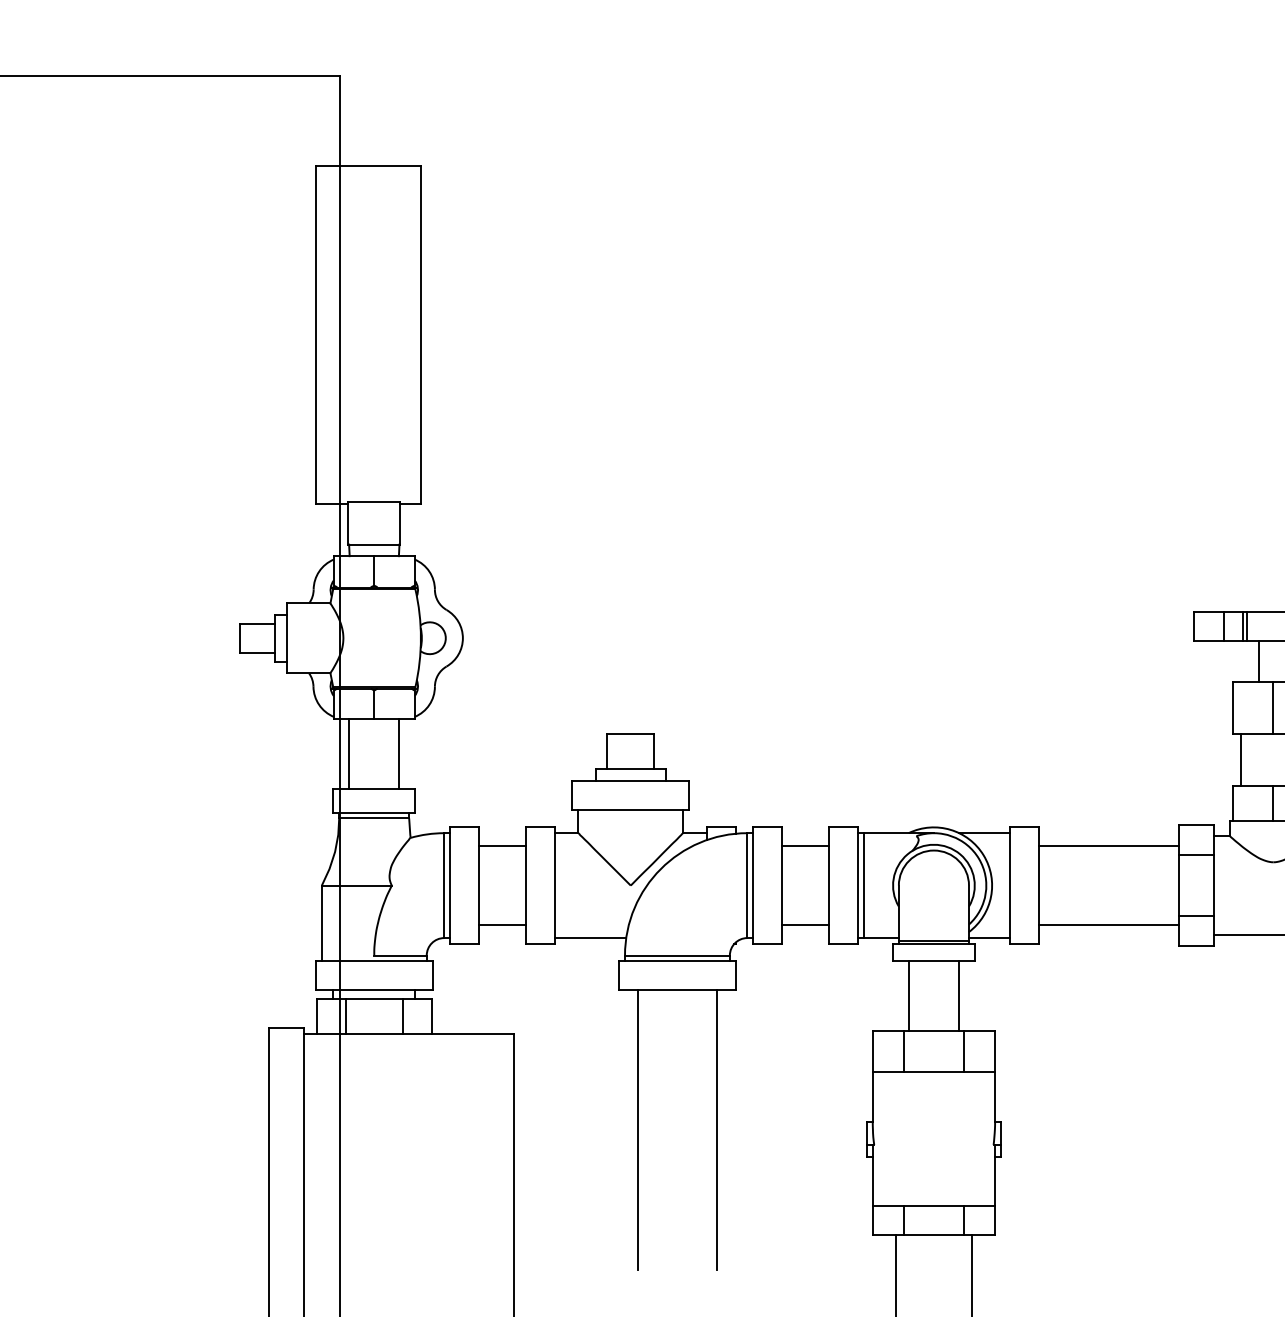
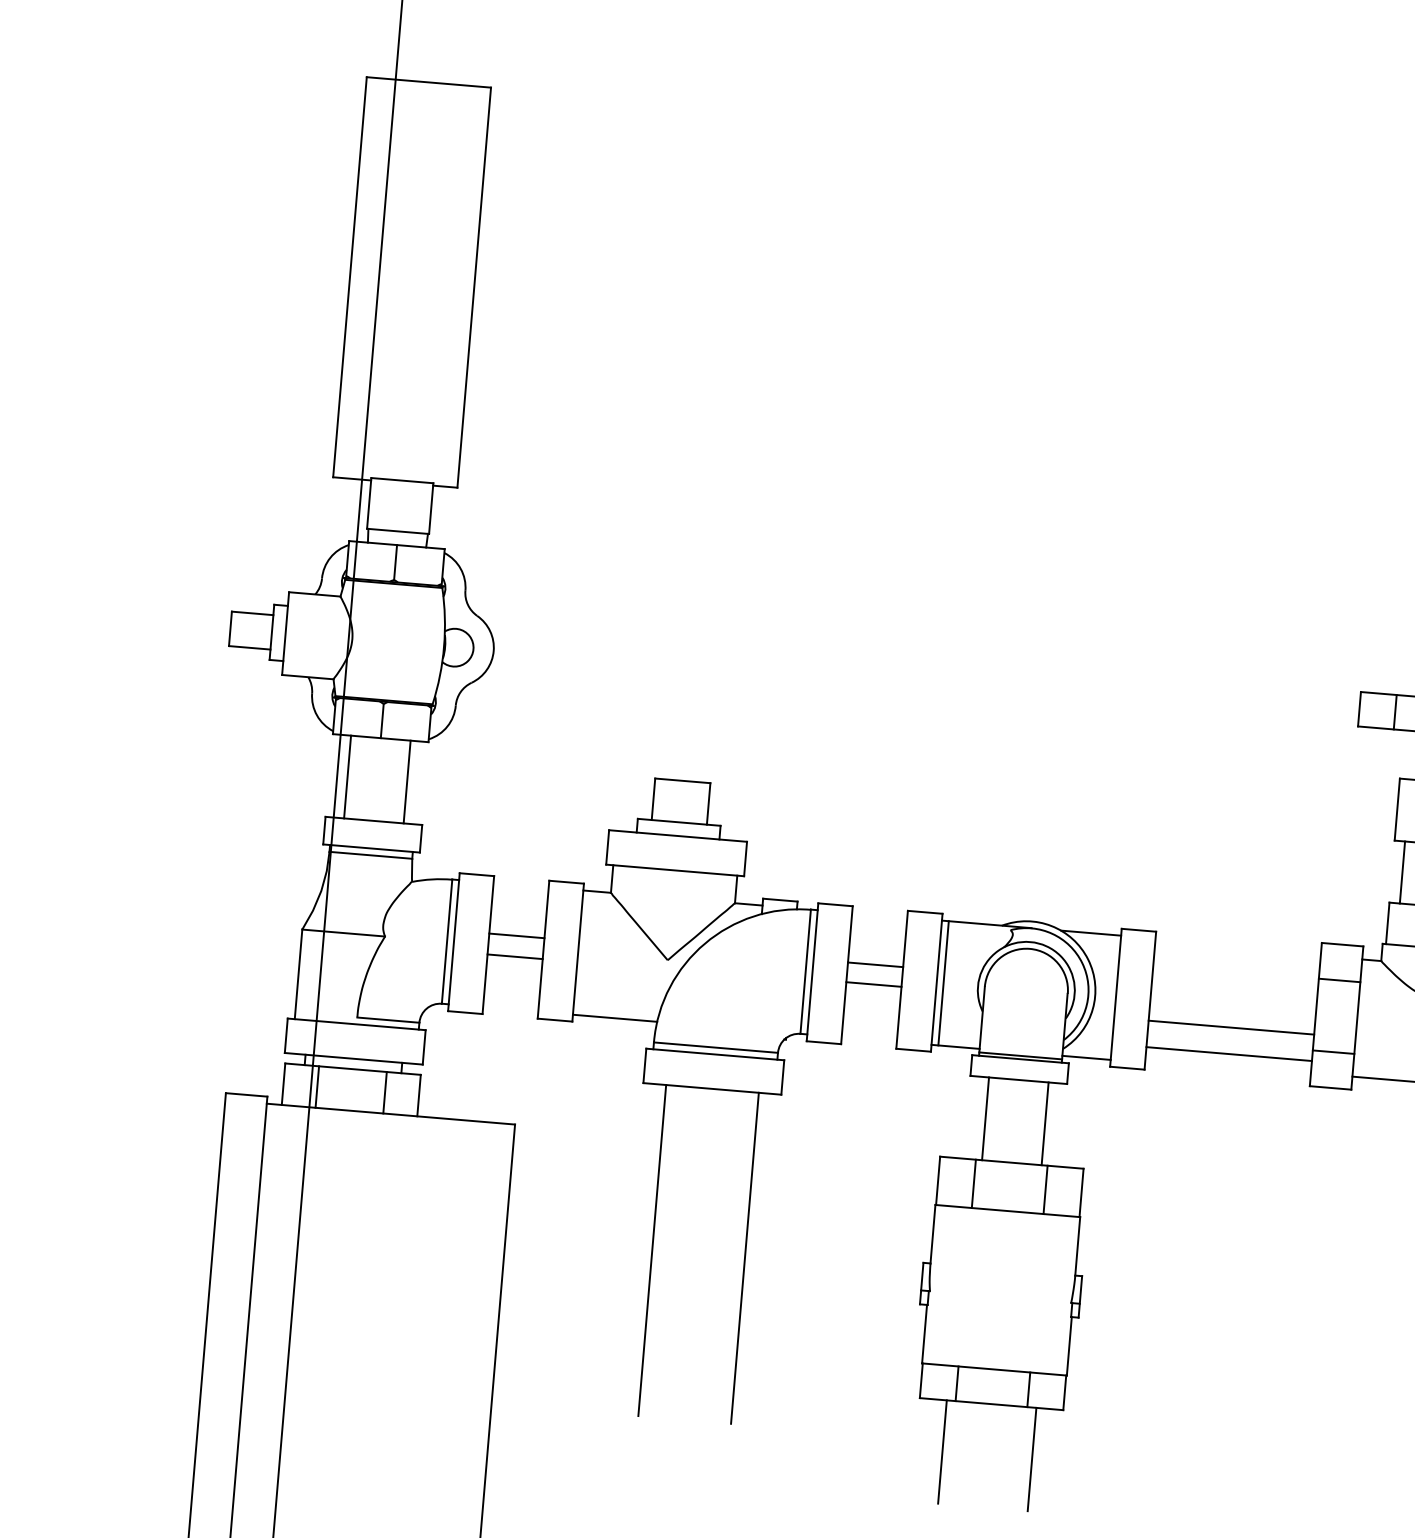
line: (502, 846) -> (515, 956), moved
line: (805, 846) -> (873, 984), moved
line: (1108, 846) -> (1231, 1027), moved
line: (502, 924) -> (516, 935), moved
line: (805, 924) -> (875, 964), moved

